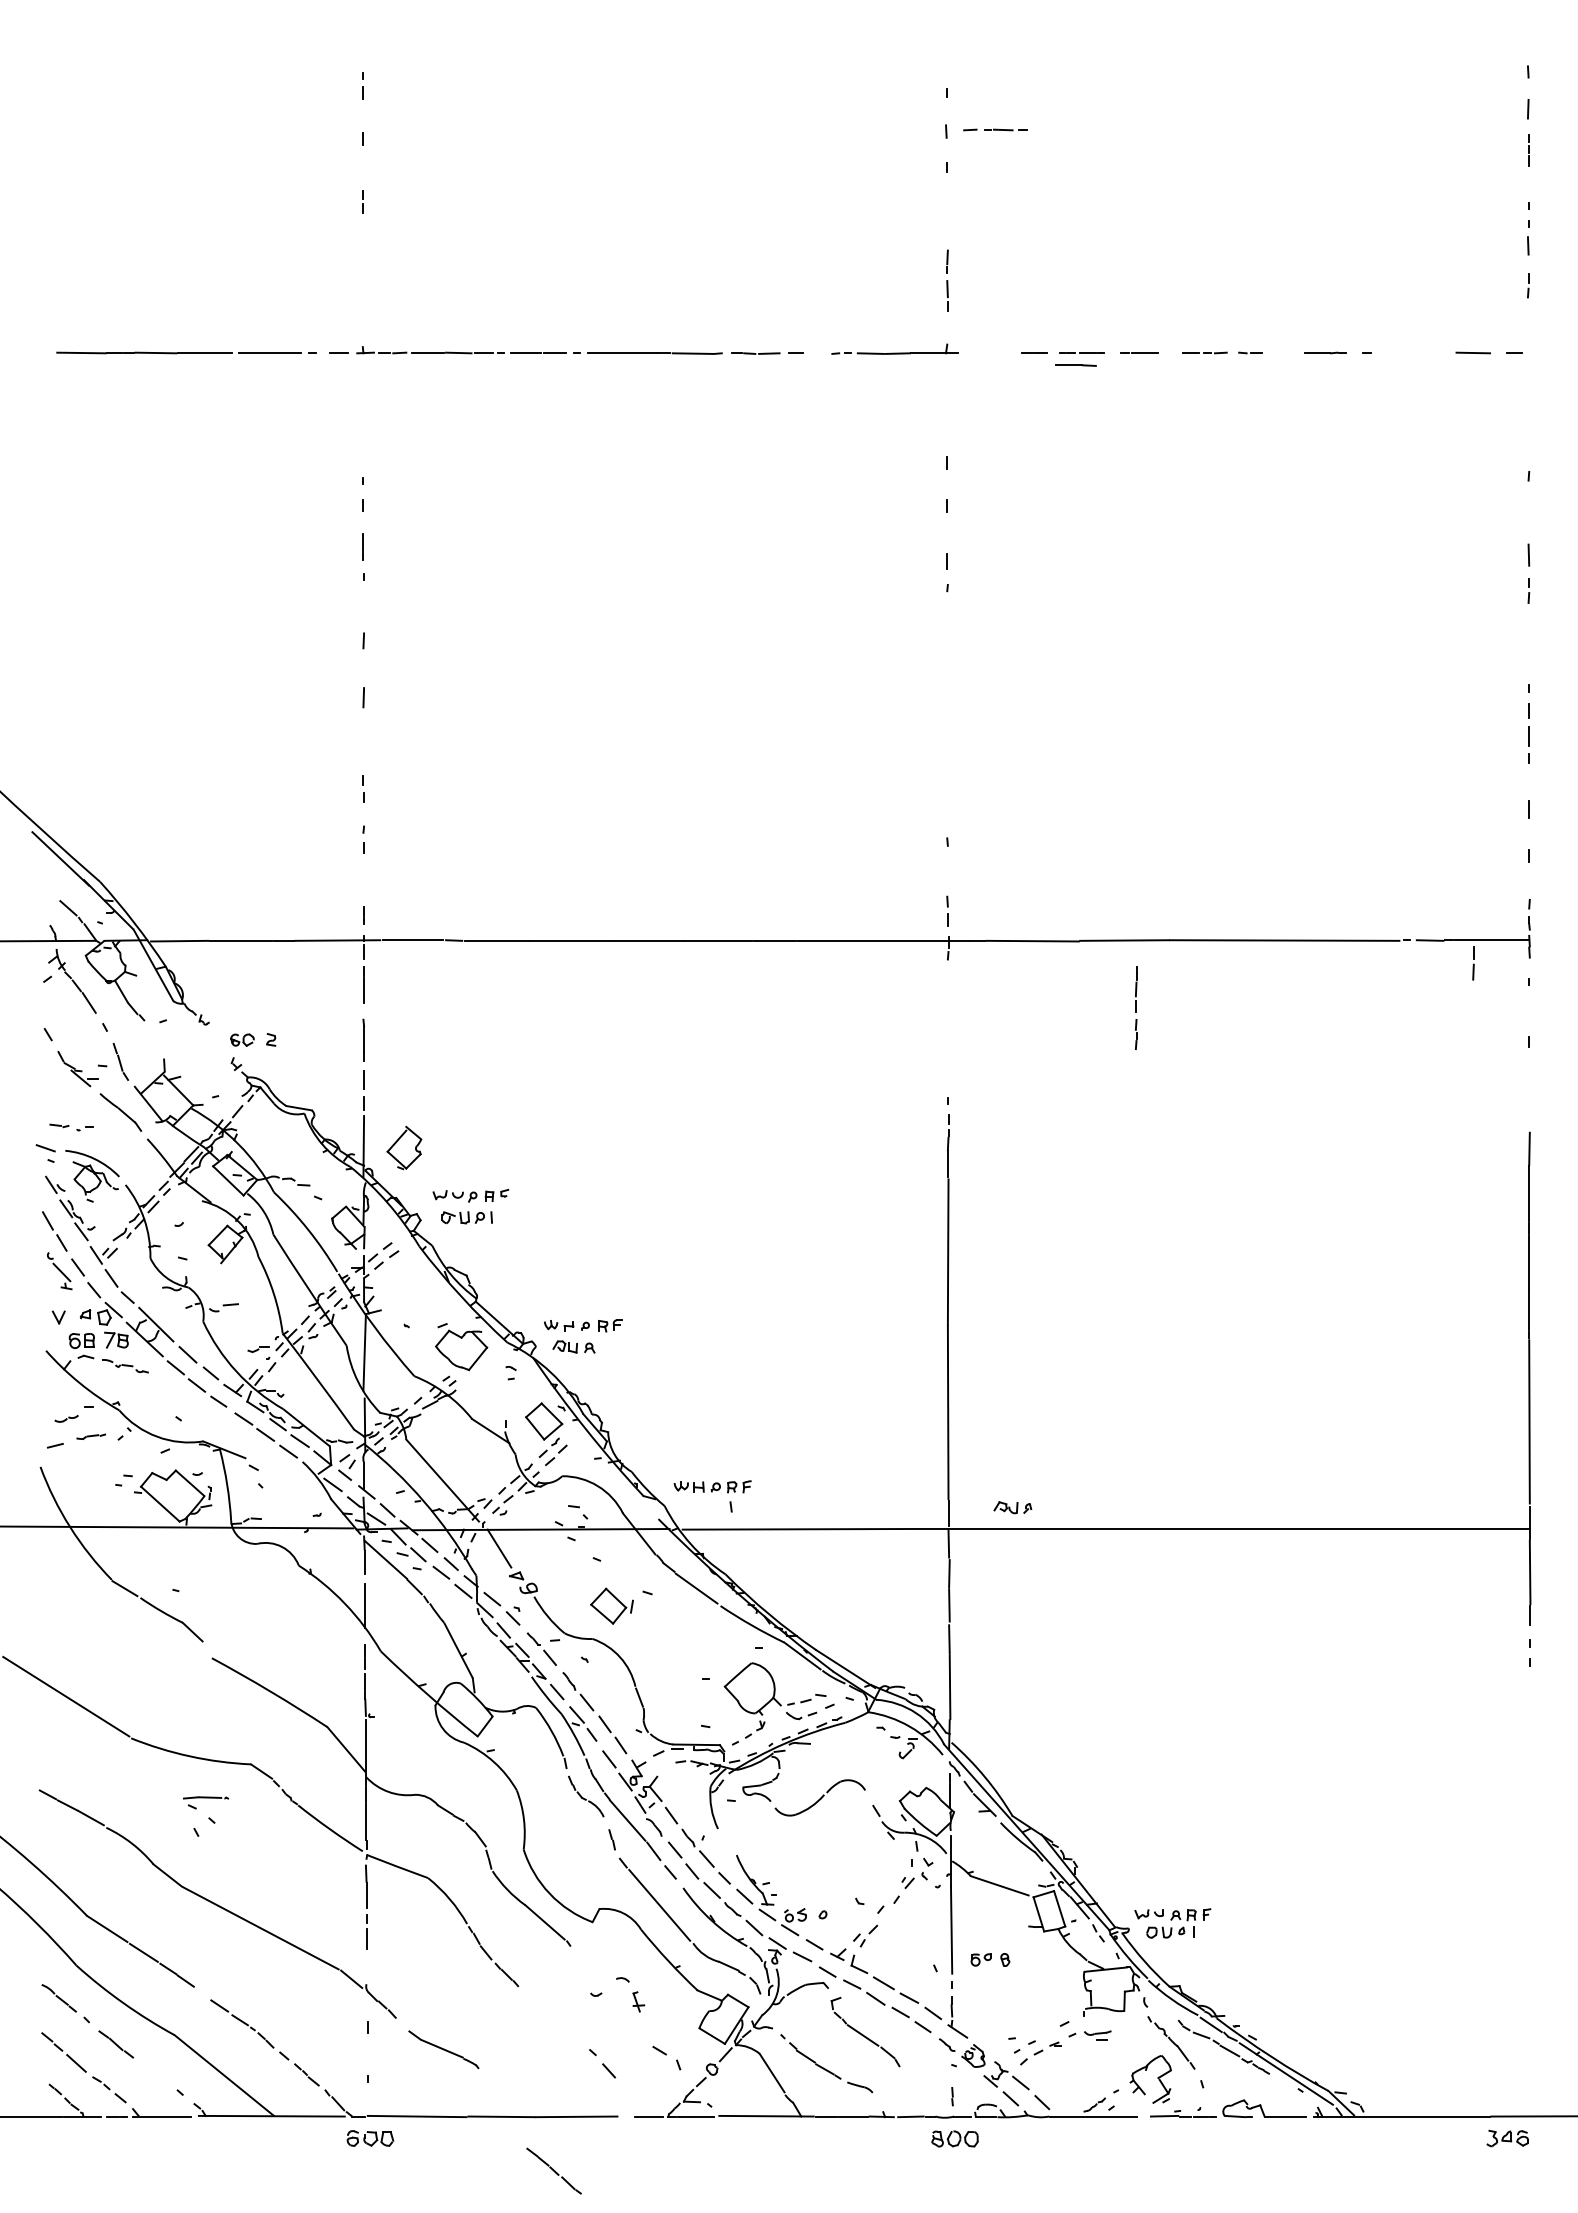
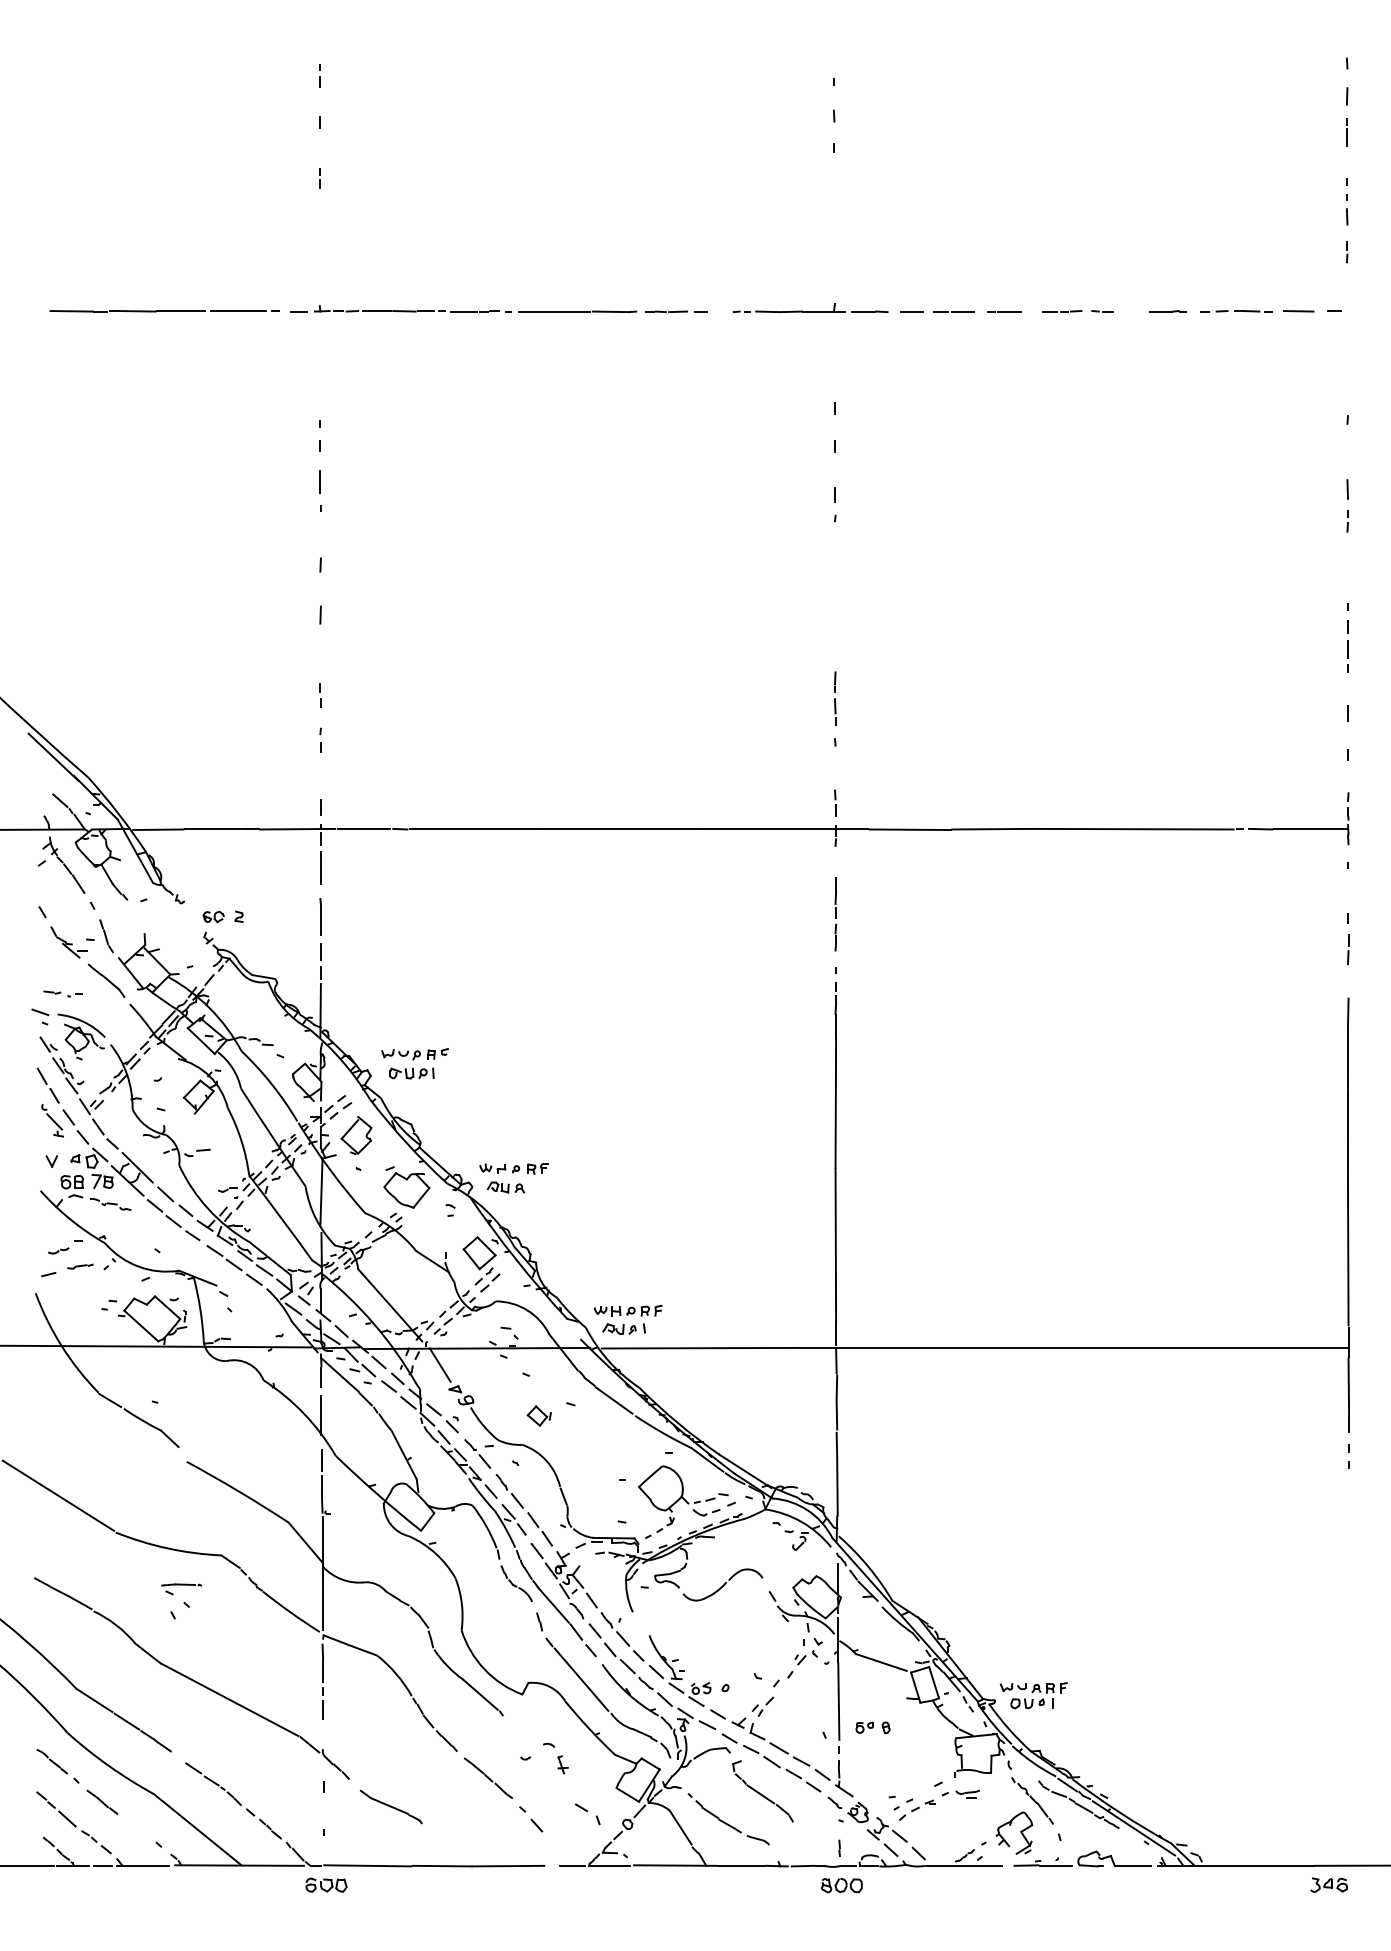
part: (995, 129) -> (1244, 310), moved
line: (947, 280) -> (835, 698), moved
line: (1075, 365) -> (869, 311), moved
line: (1473, 963) -> (1348, 949), moved
line: (1136, 1007) -> (836, 913), moved
part: (404, 1147) -> (356, 1135), moved
part: (1012, 1507) -> (619, 1328), moved
part: (611, 1606) -> (539, 1416), size x0.62
part: (553, 2170) -> (487, 1777), moved

